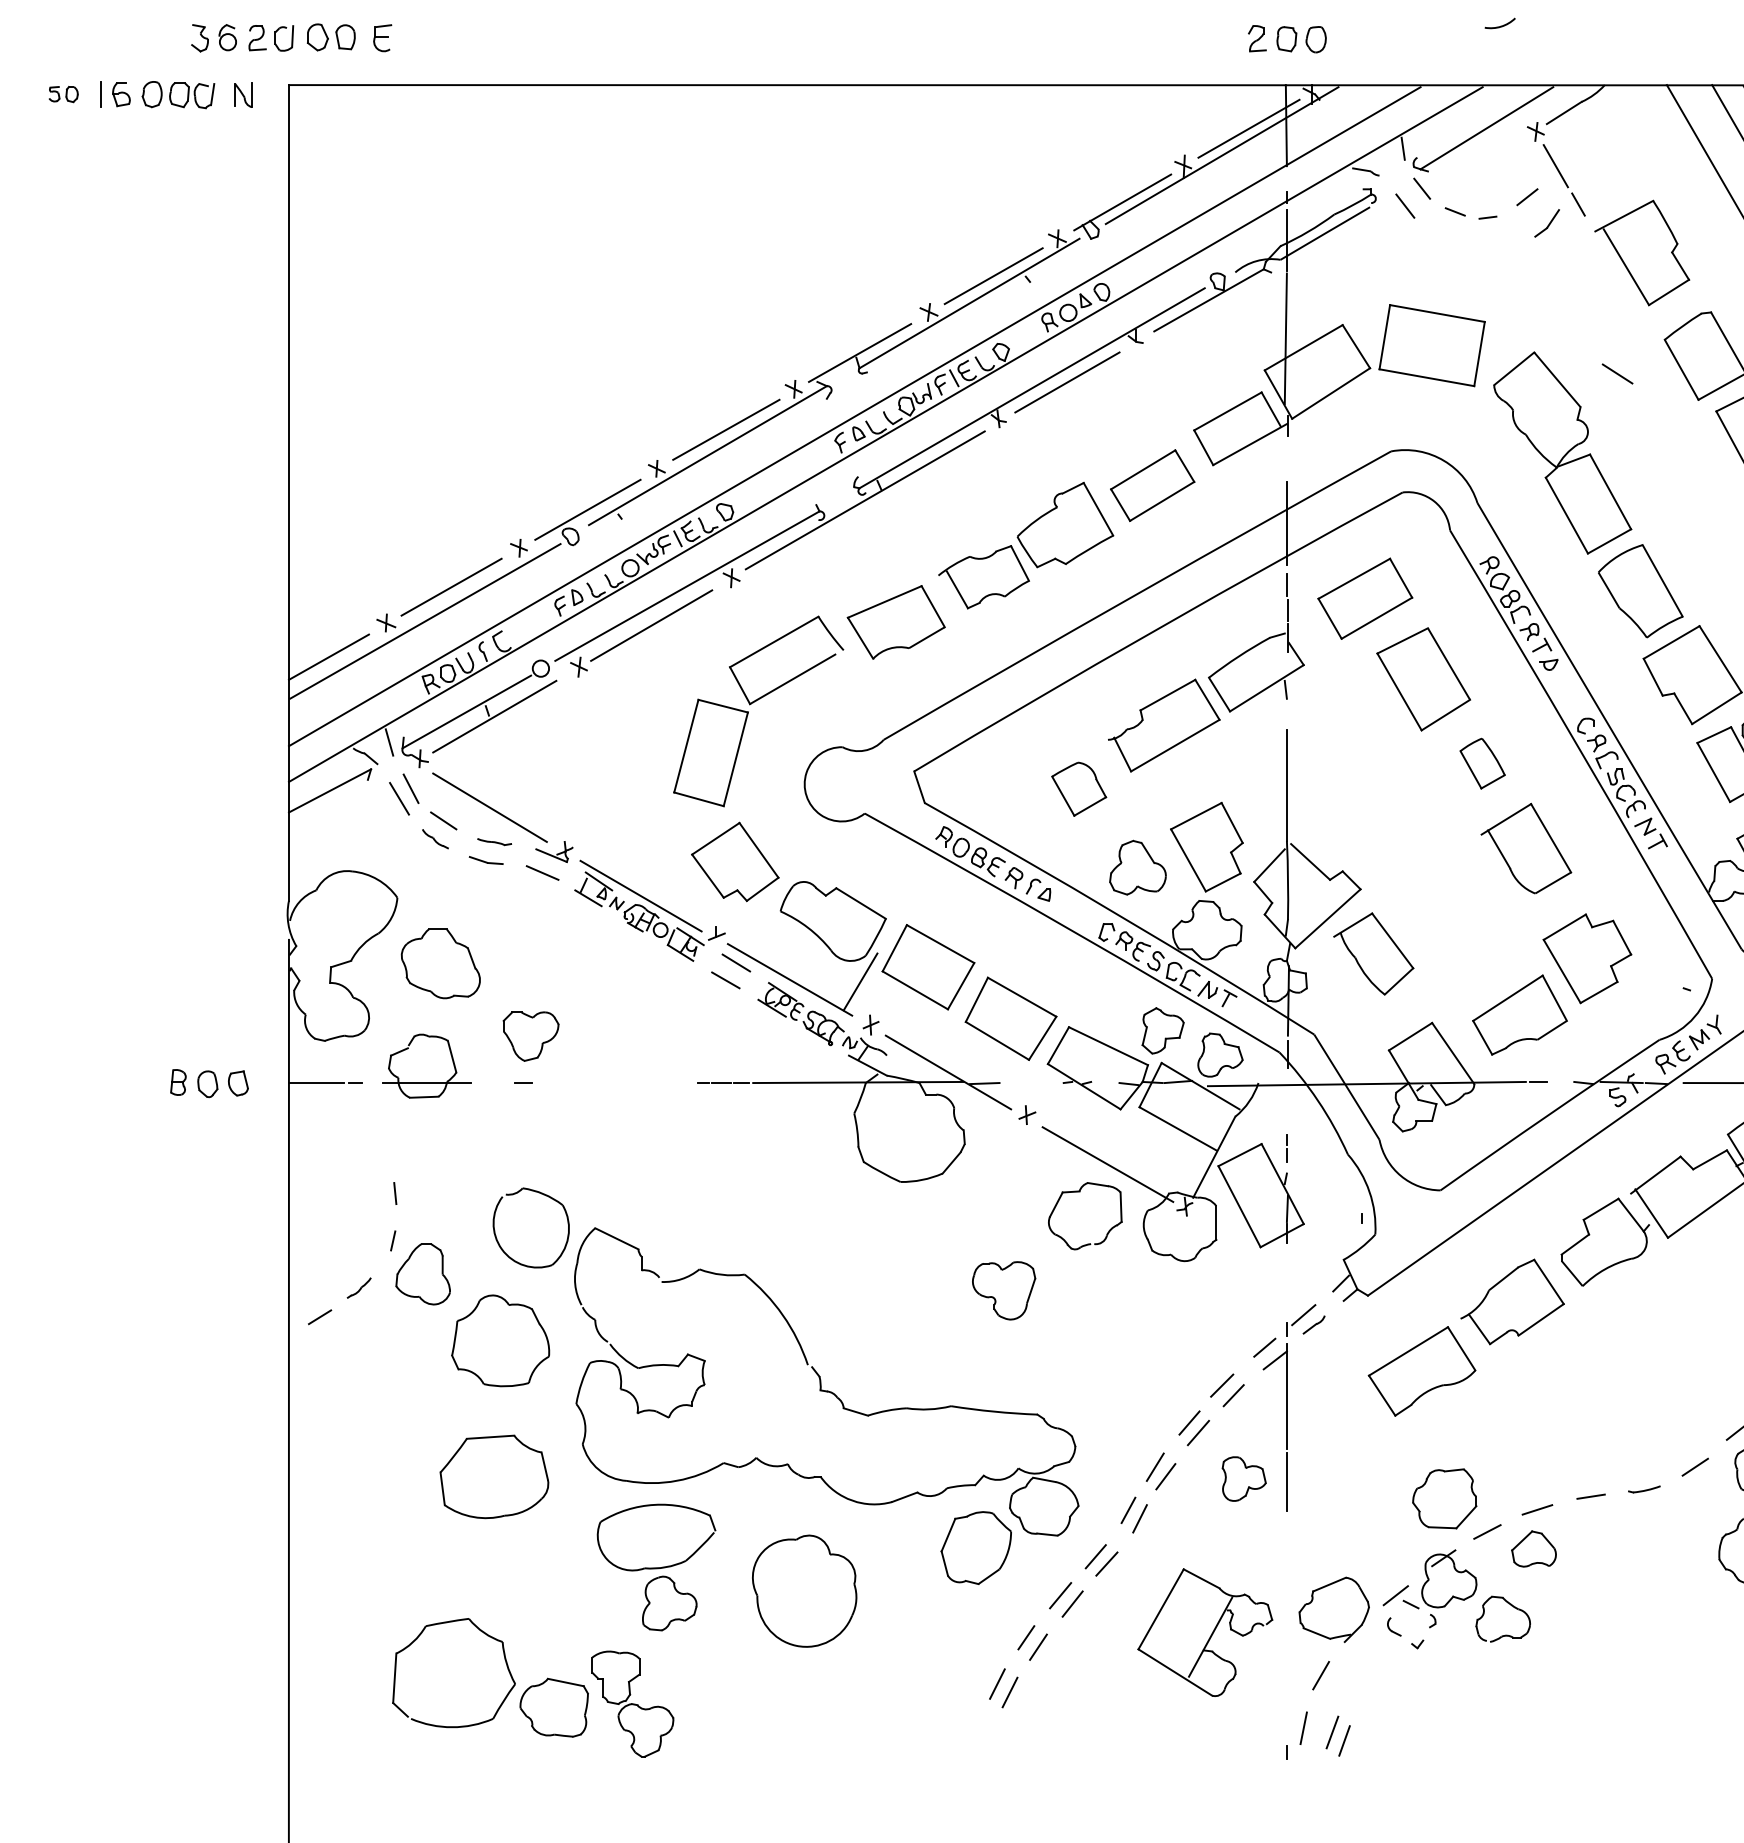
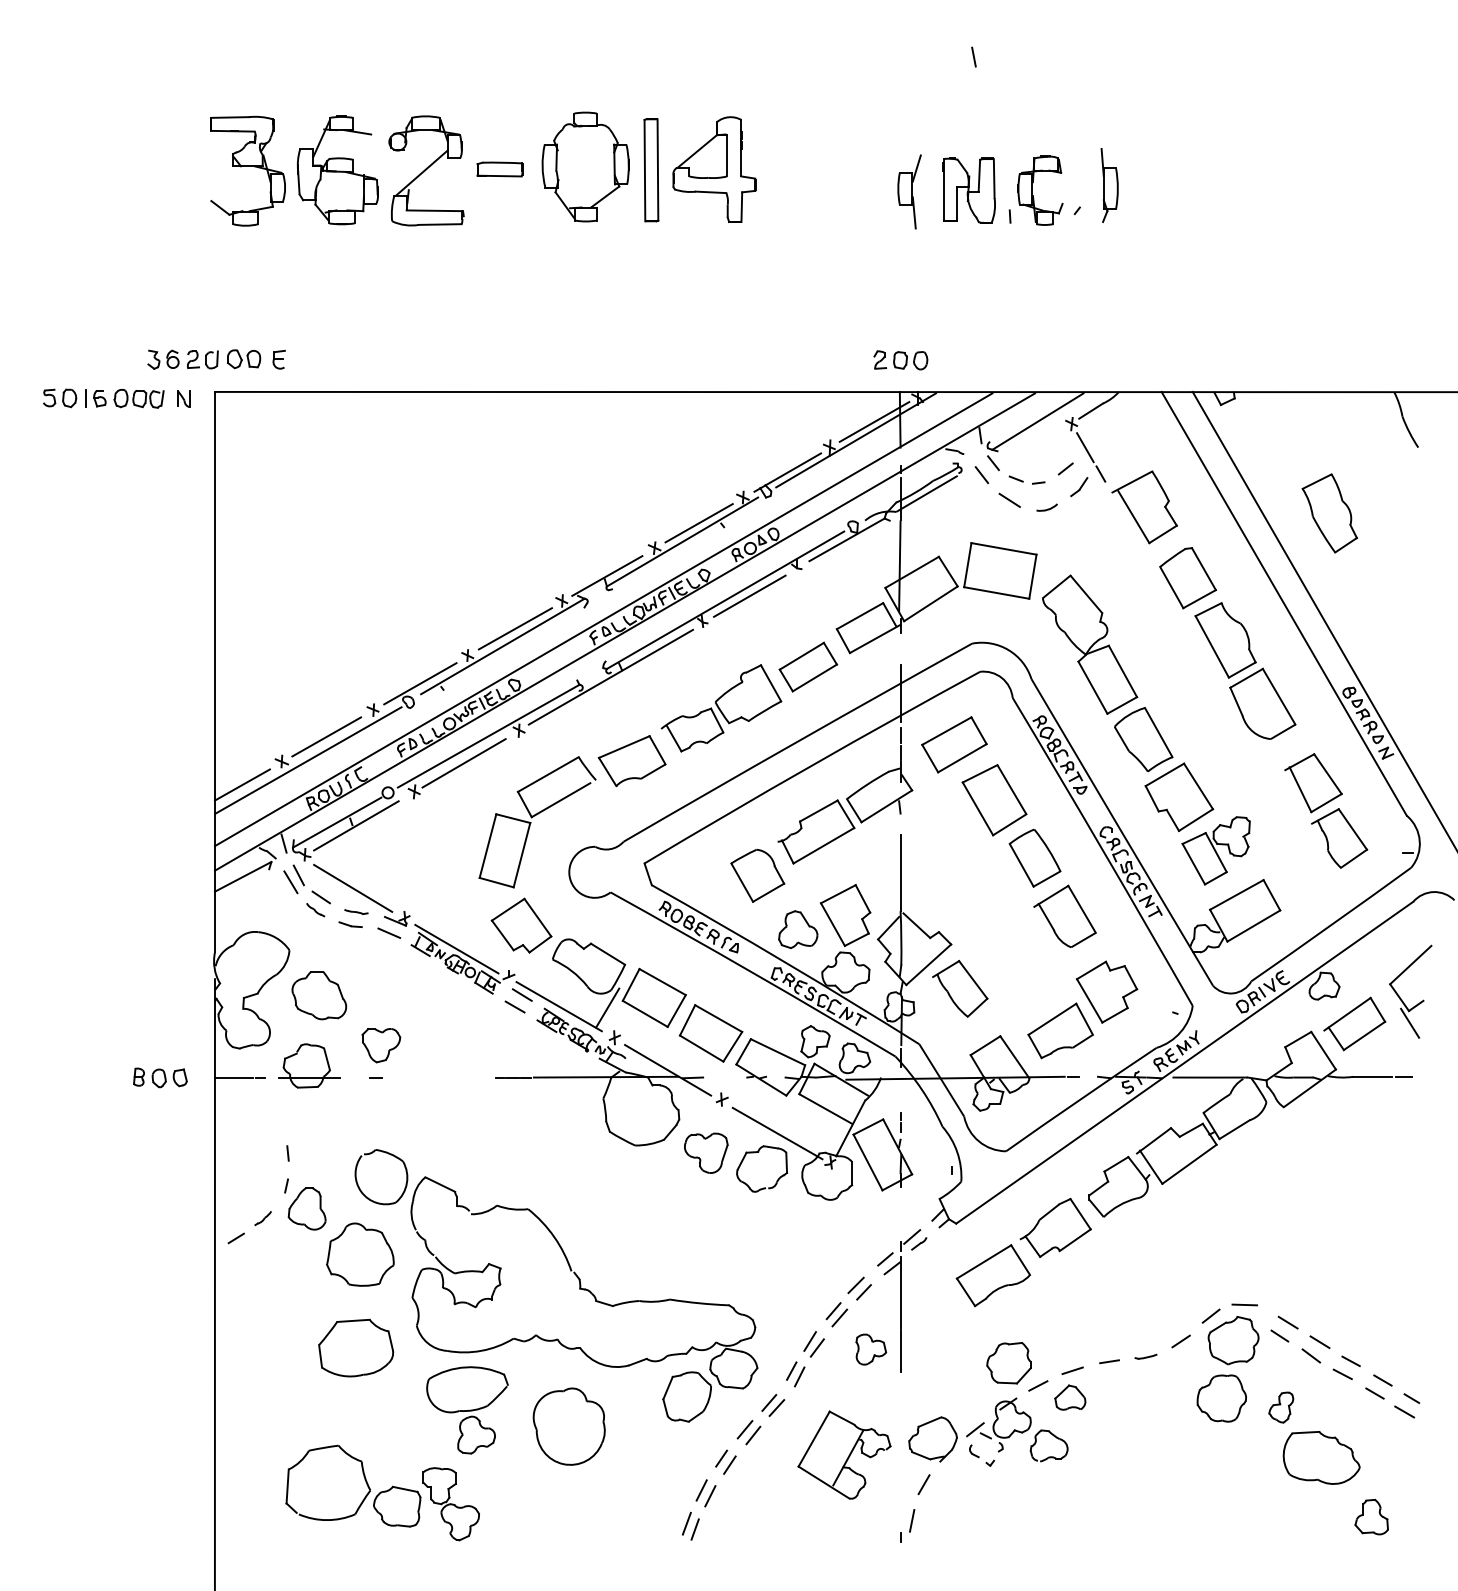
arc: (1500, 24) -> (1047, 508), moved
part: (64, 94) -> (60, 398), size x1.67
line: (1617, 372) -> (1009, 499), moved
part: (1481, 762) -> (1034, 857), size x1.67
part: (1078, 788) -> (757, 875), size x1.43
part: (1004, 1289) -> (706, 1152), moved
part: (1337, 1735) -> (690, 1525), moved

